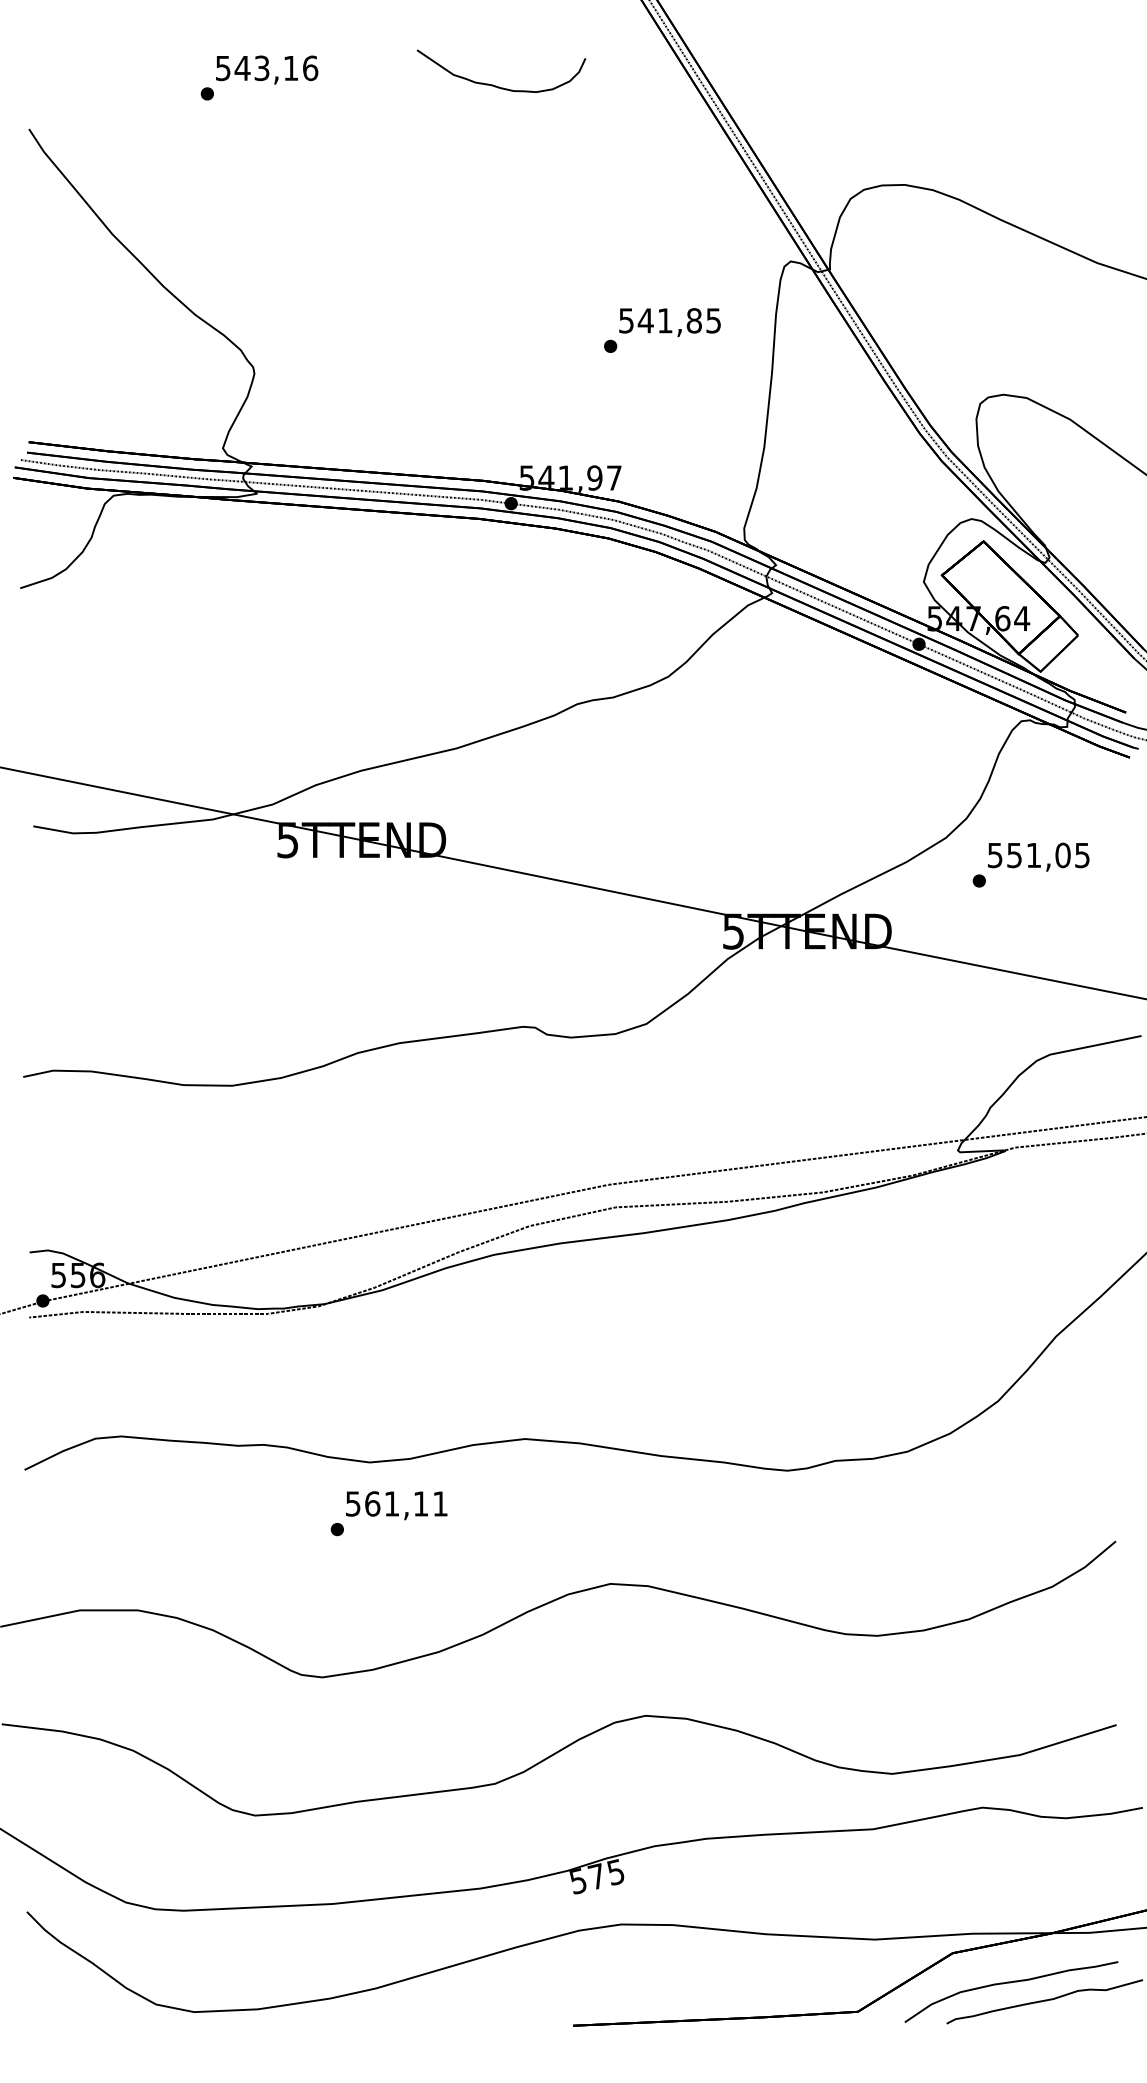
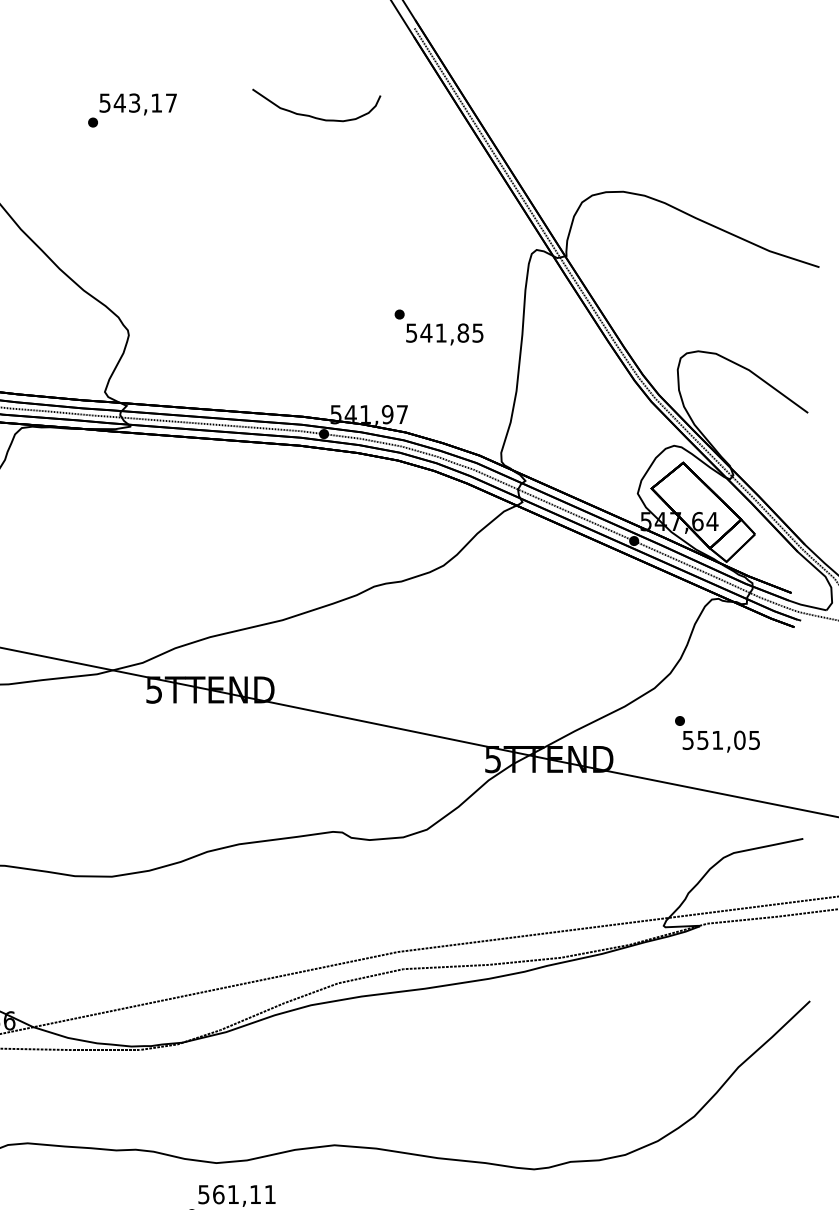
text: (310, 68) -> (171, 103), 543,16 -> 543,17
text: (669, 322) -> (444, 334), moved
text: (1038, 856) -> (721, 741), moved

